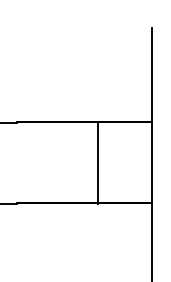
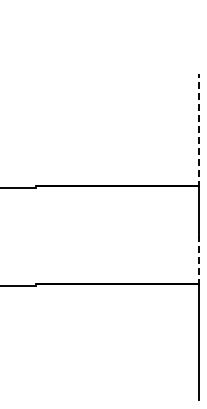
line: (152, 75) -> (199, 130), solid -> dashed
line: (97, 162) -> (133, 236), removed
line: (152, 182) -> (199, 260), solid -> dashed

